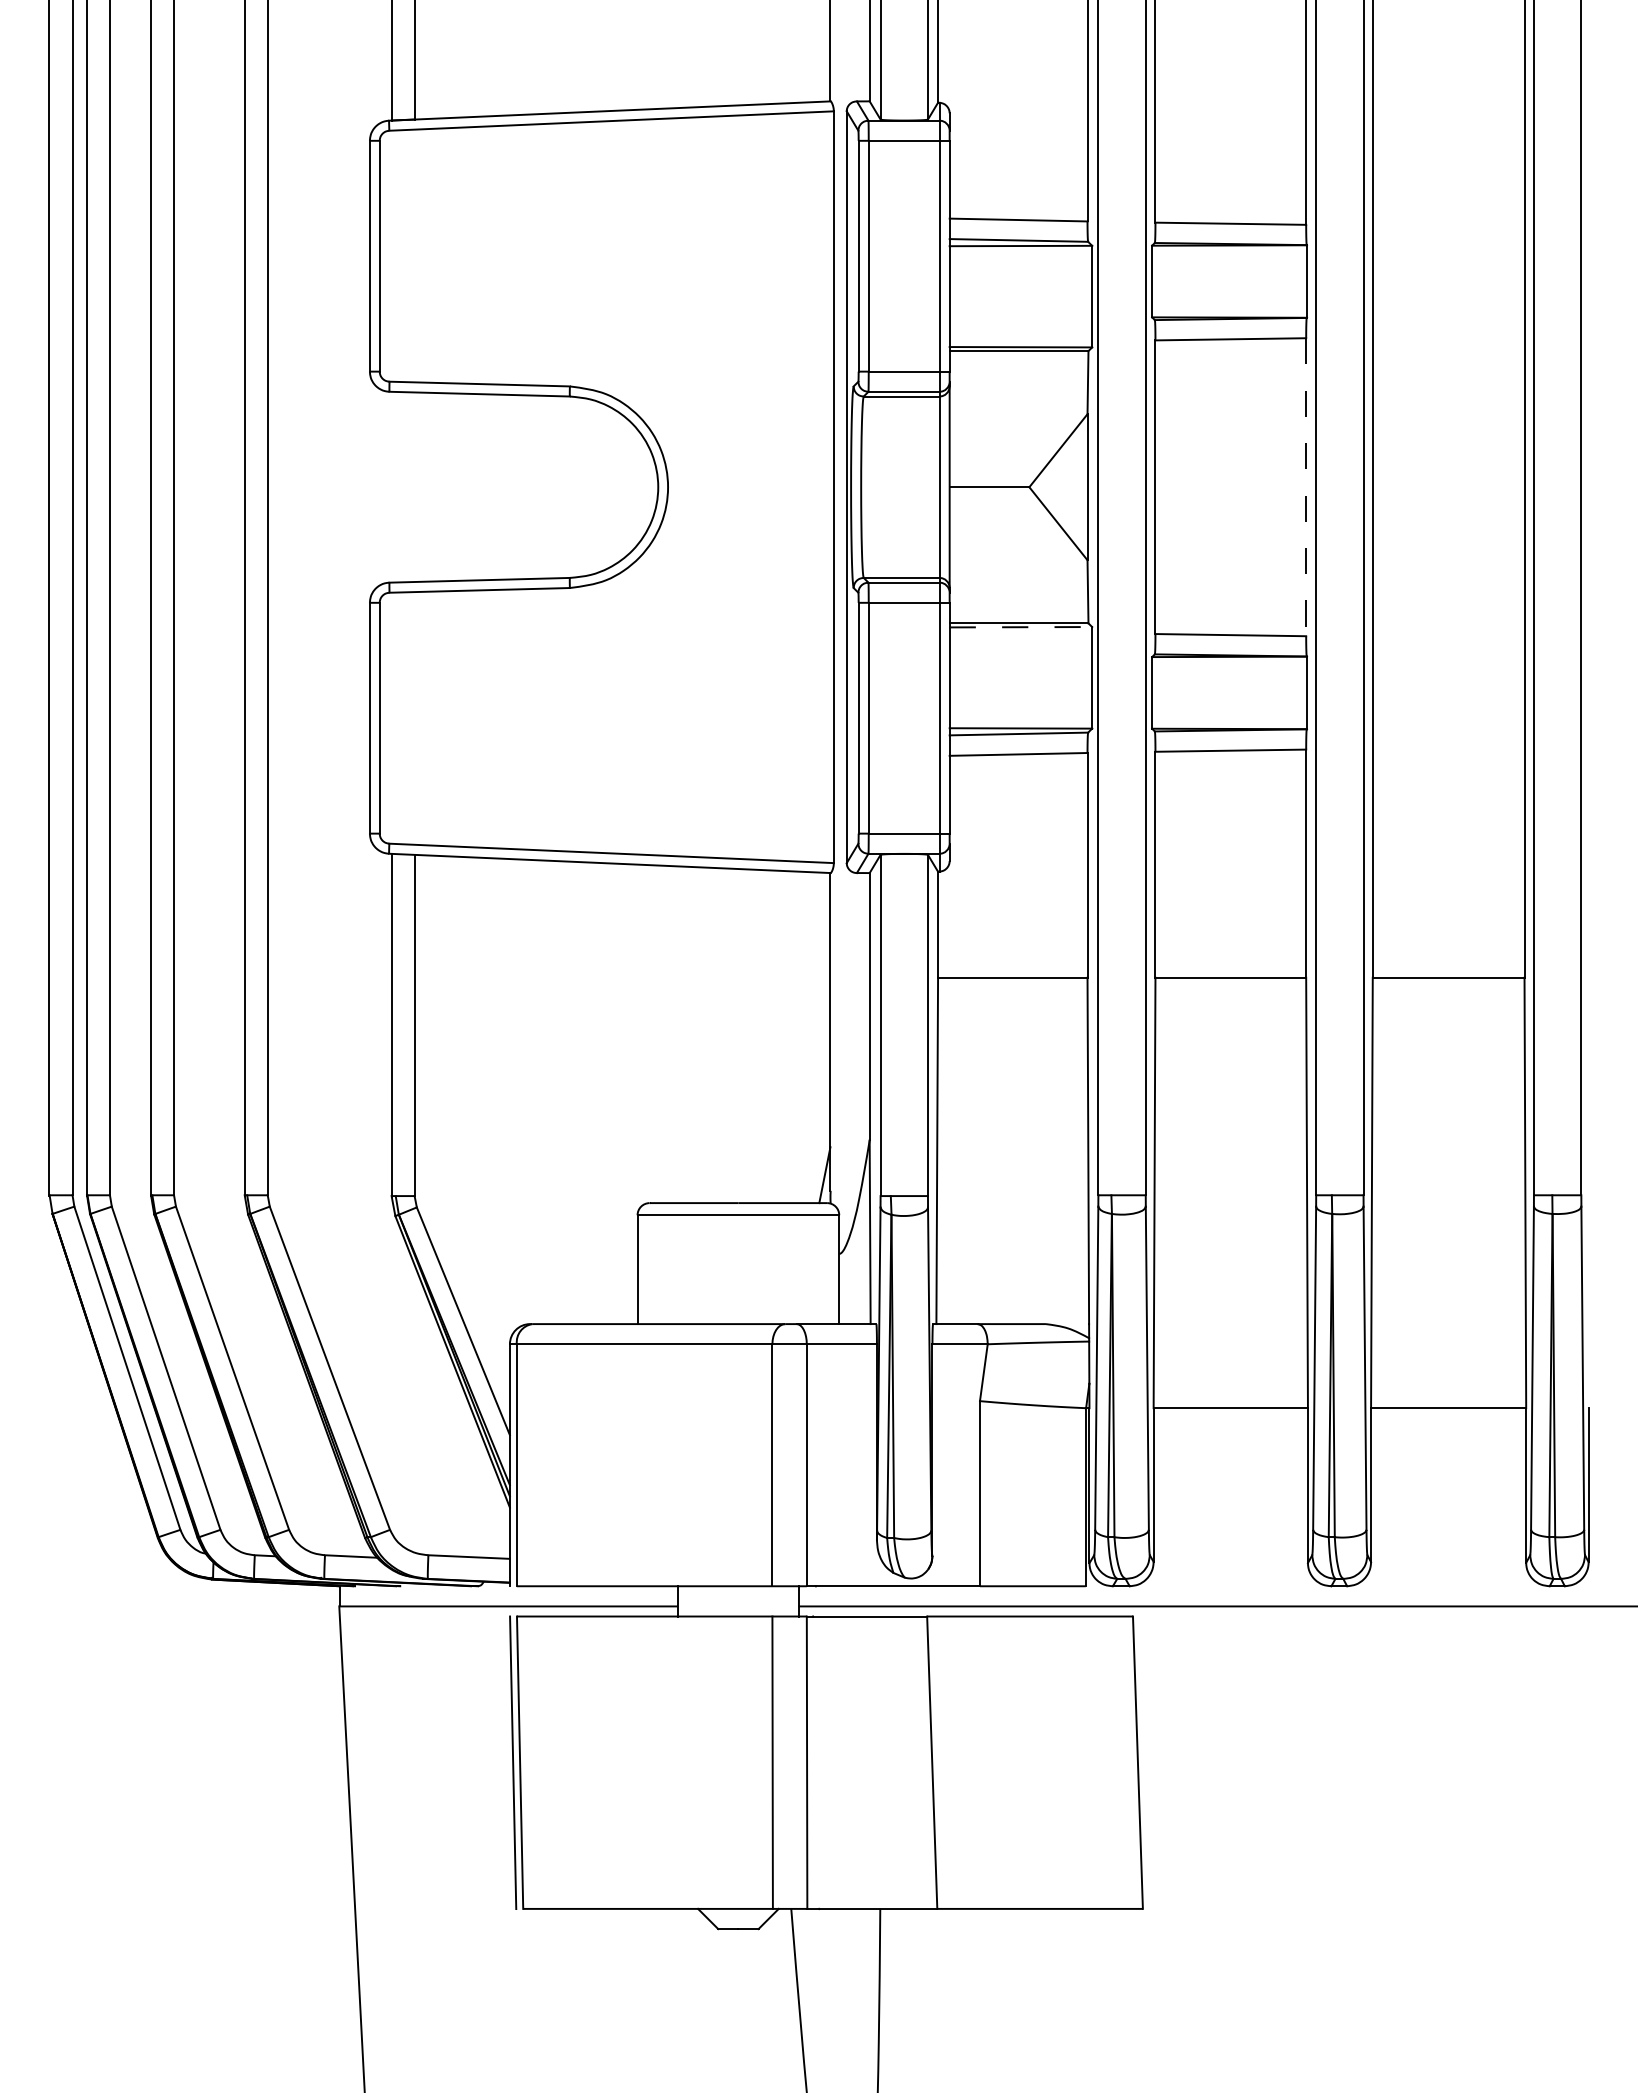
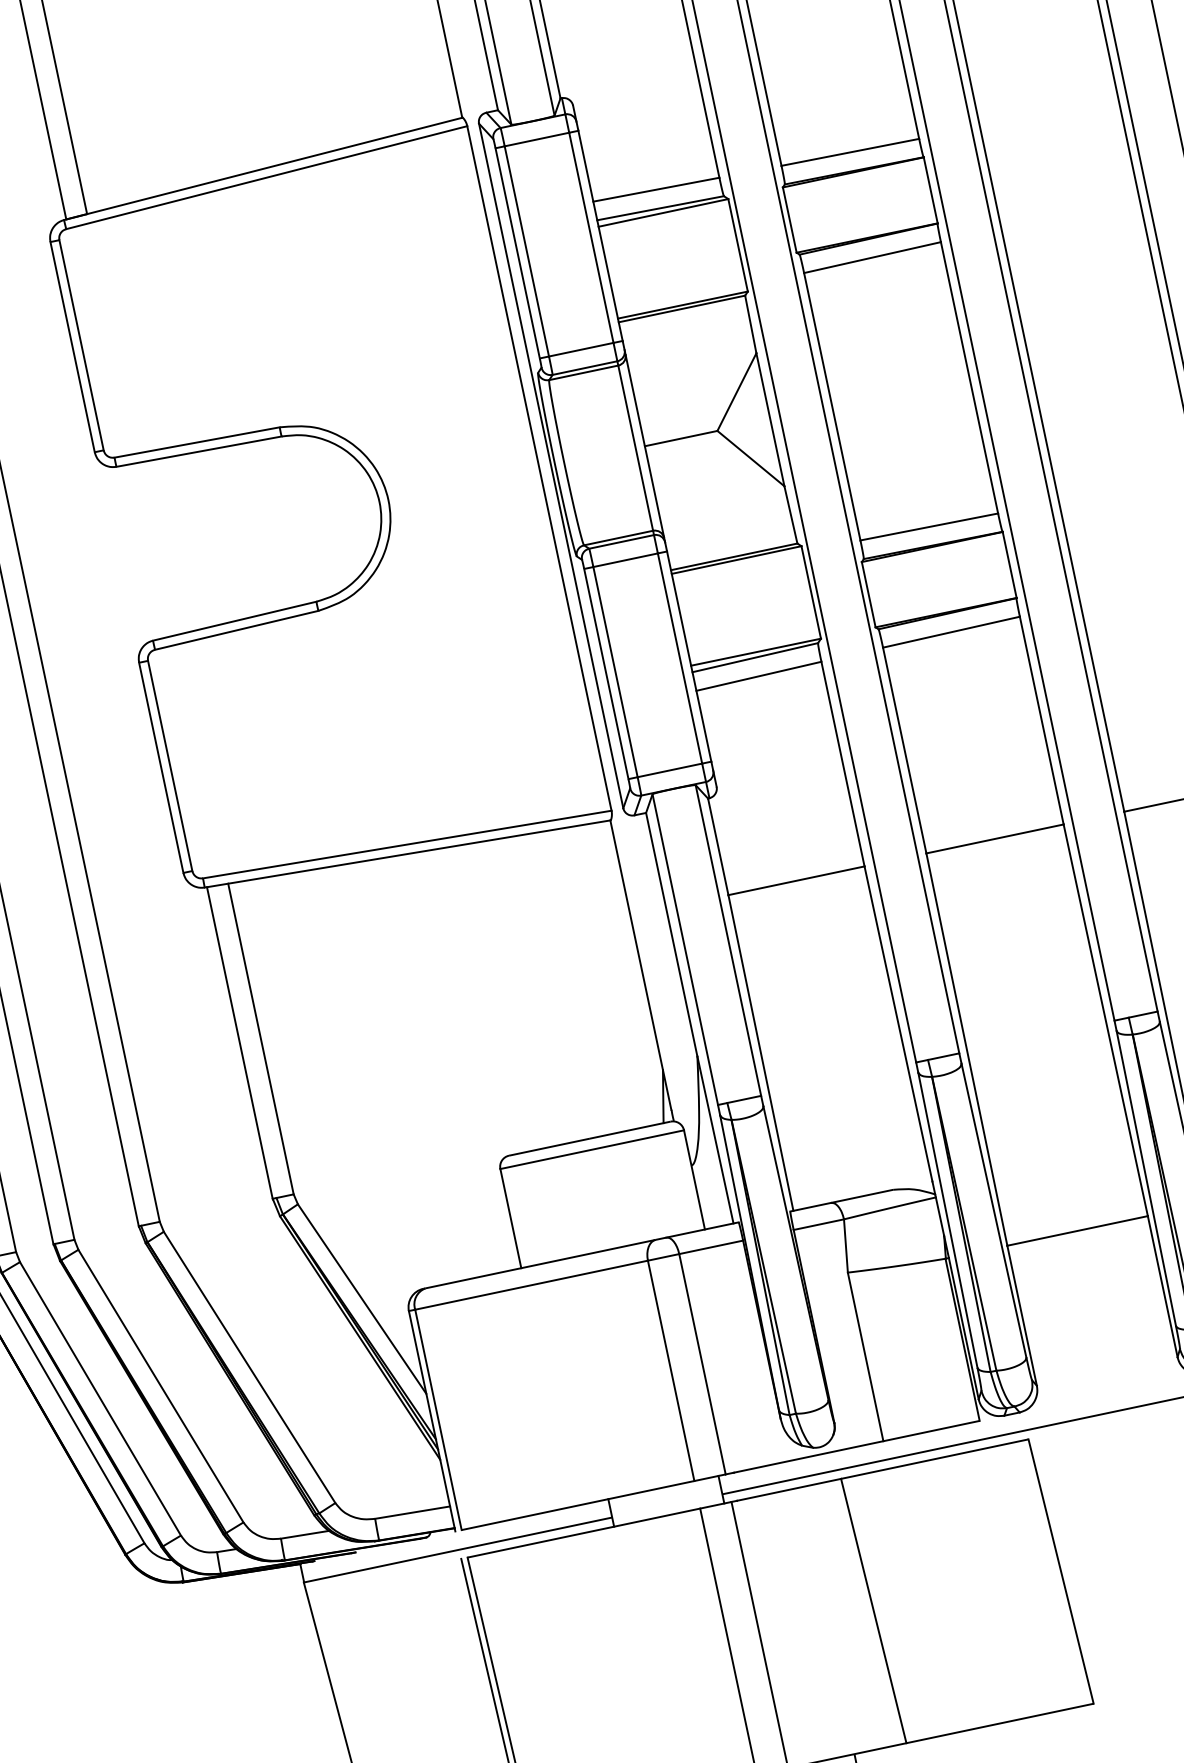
line: (1306, 487) -> (969, 378), dashed -> solid
line: (1021, 627) -> (737, 560), dashed -> solid

